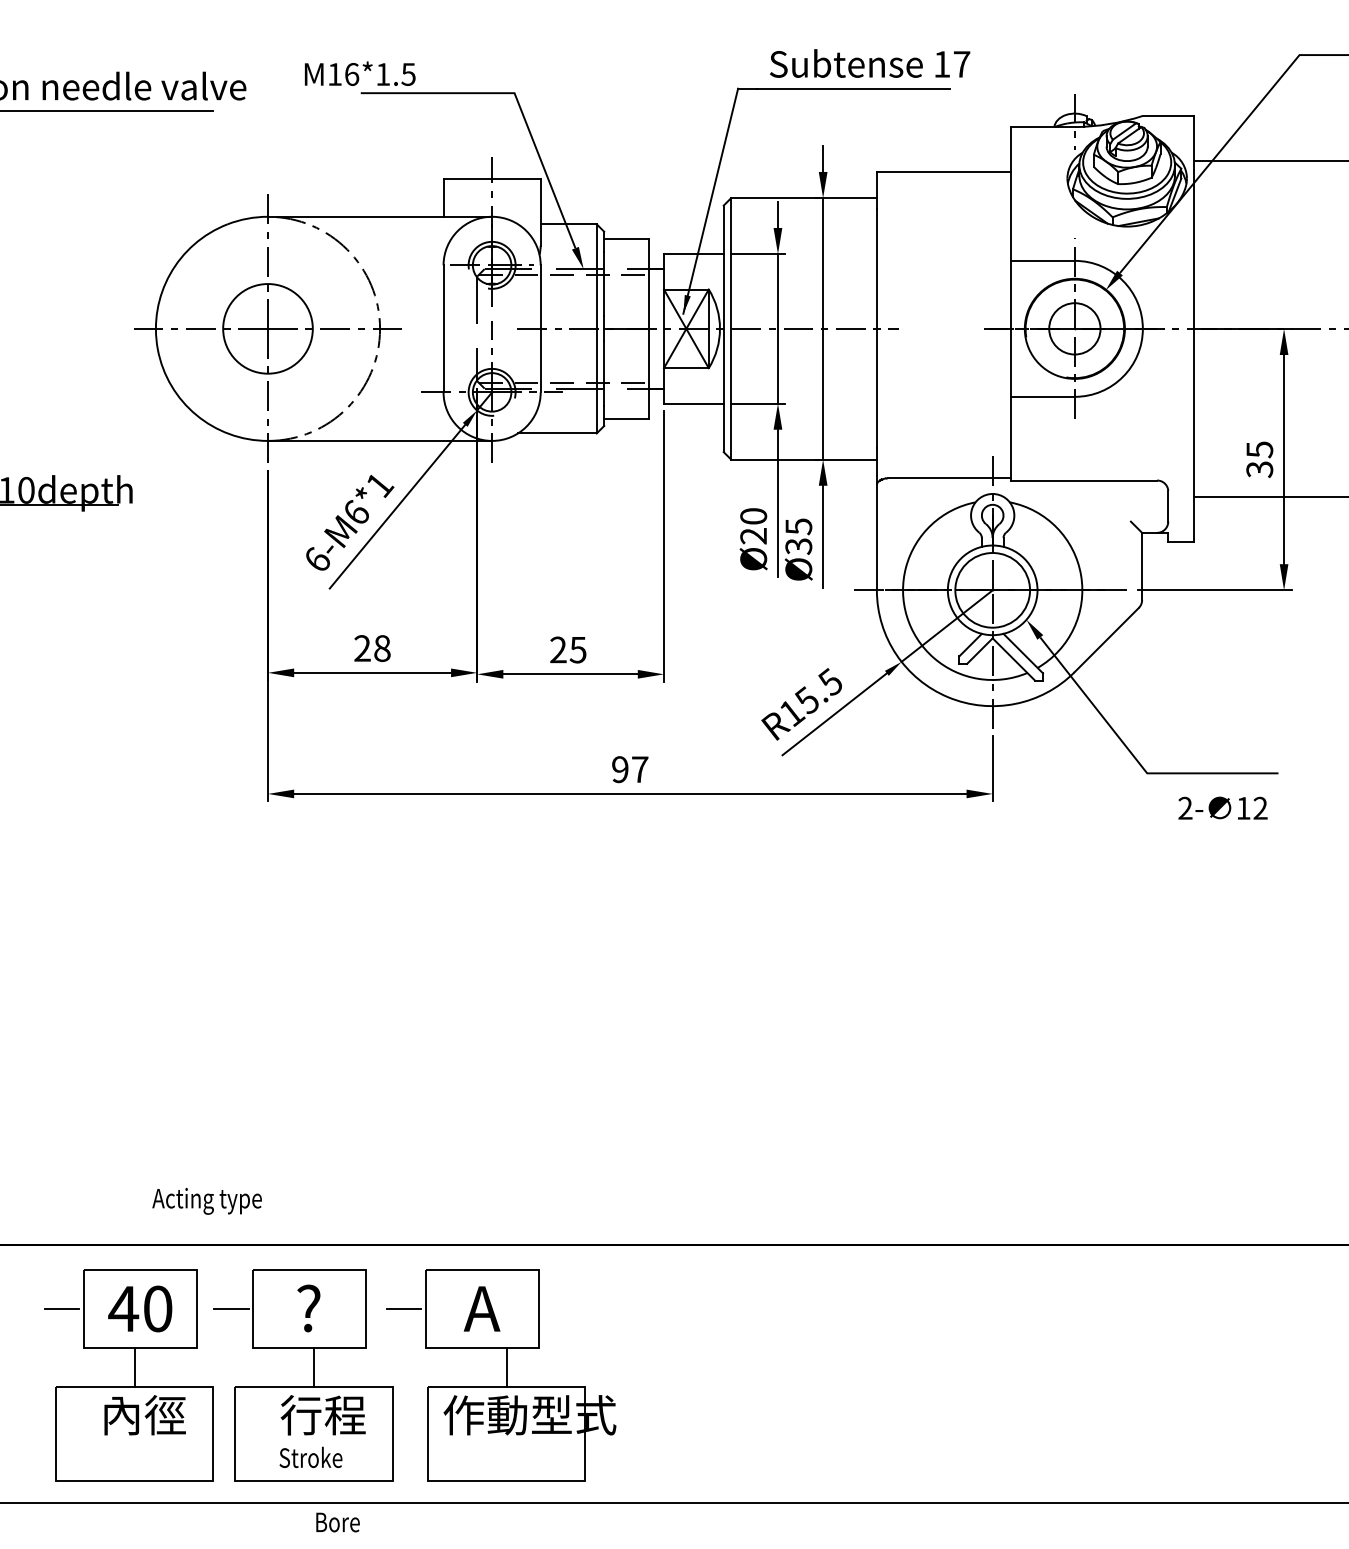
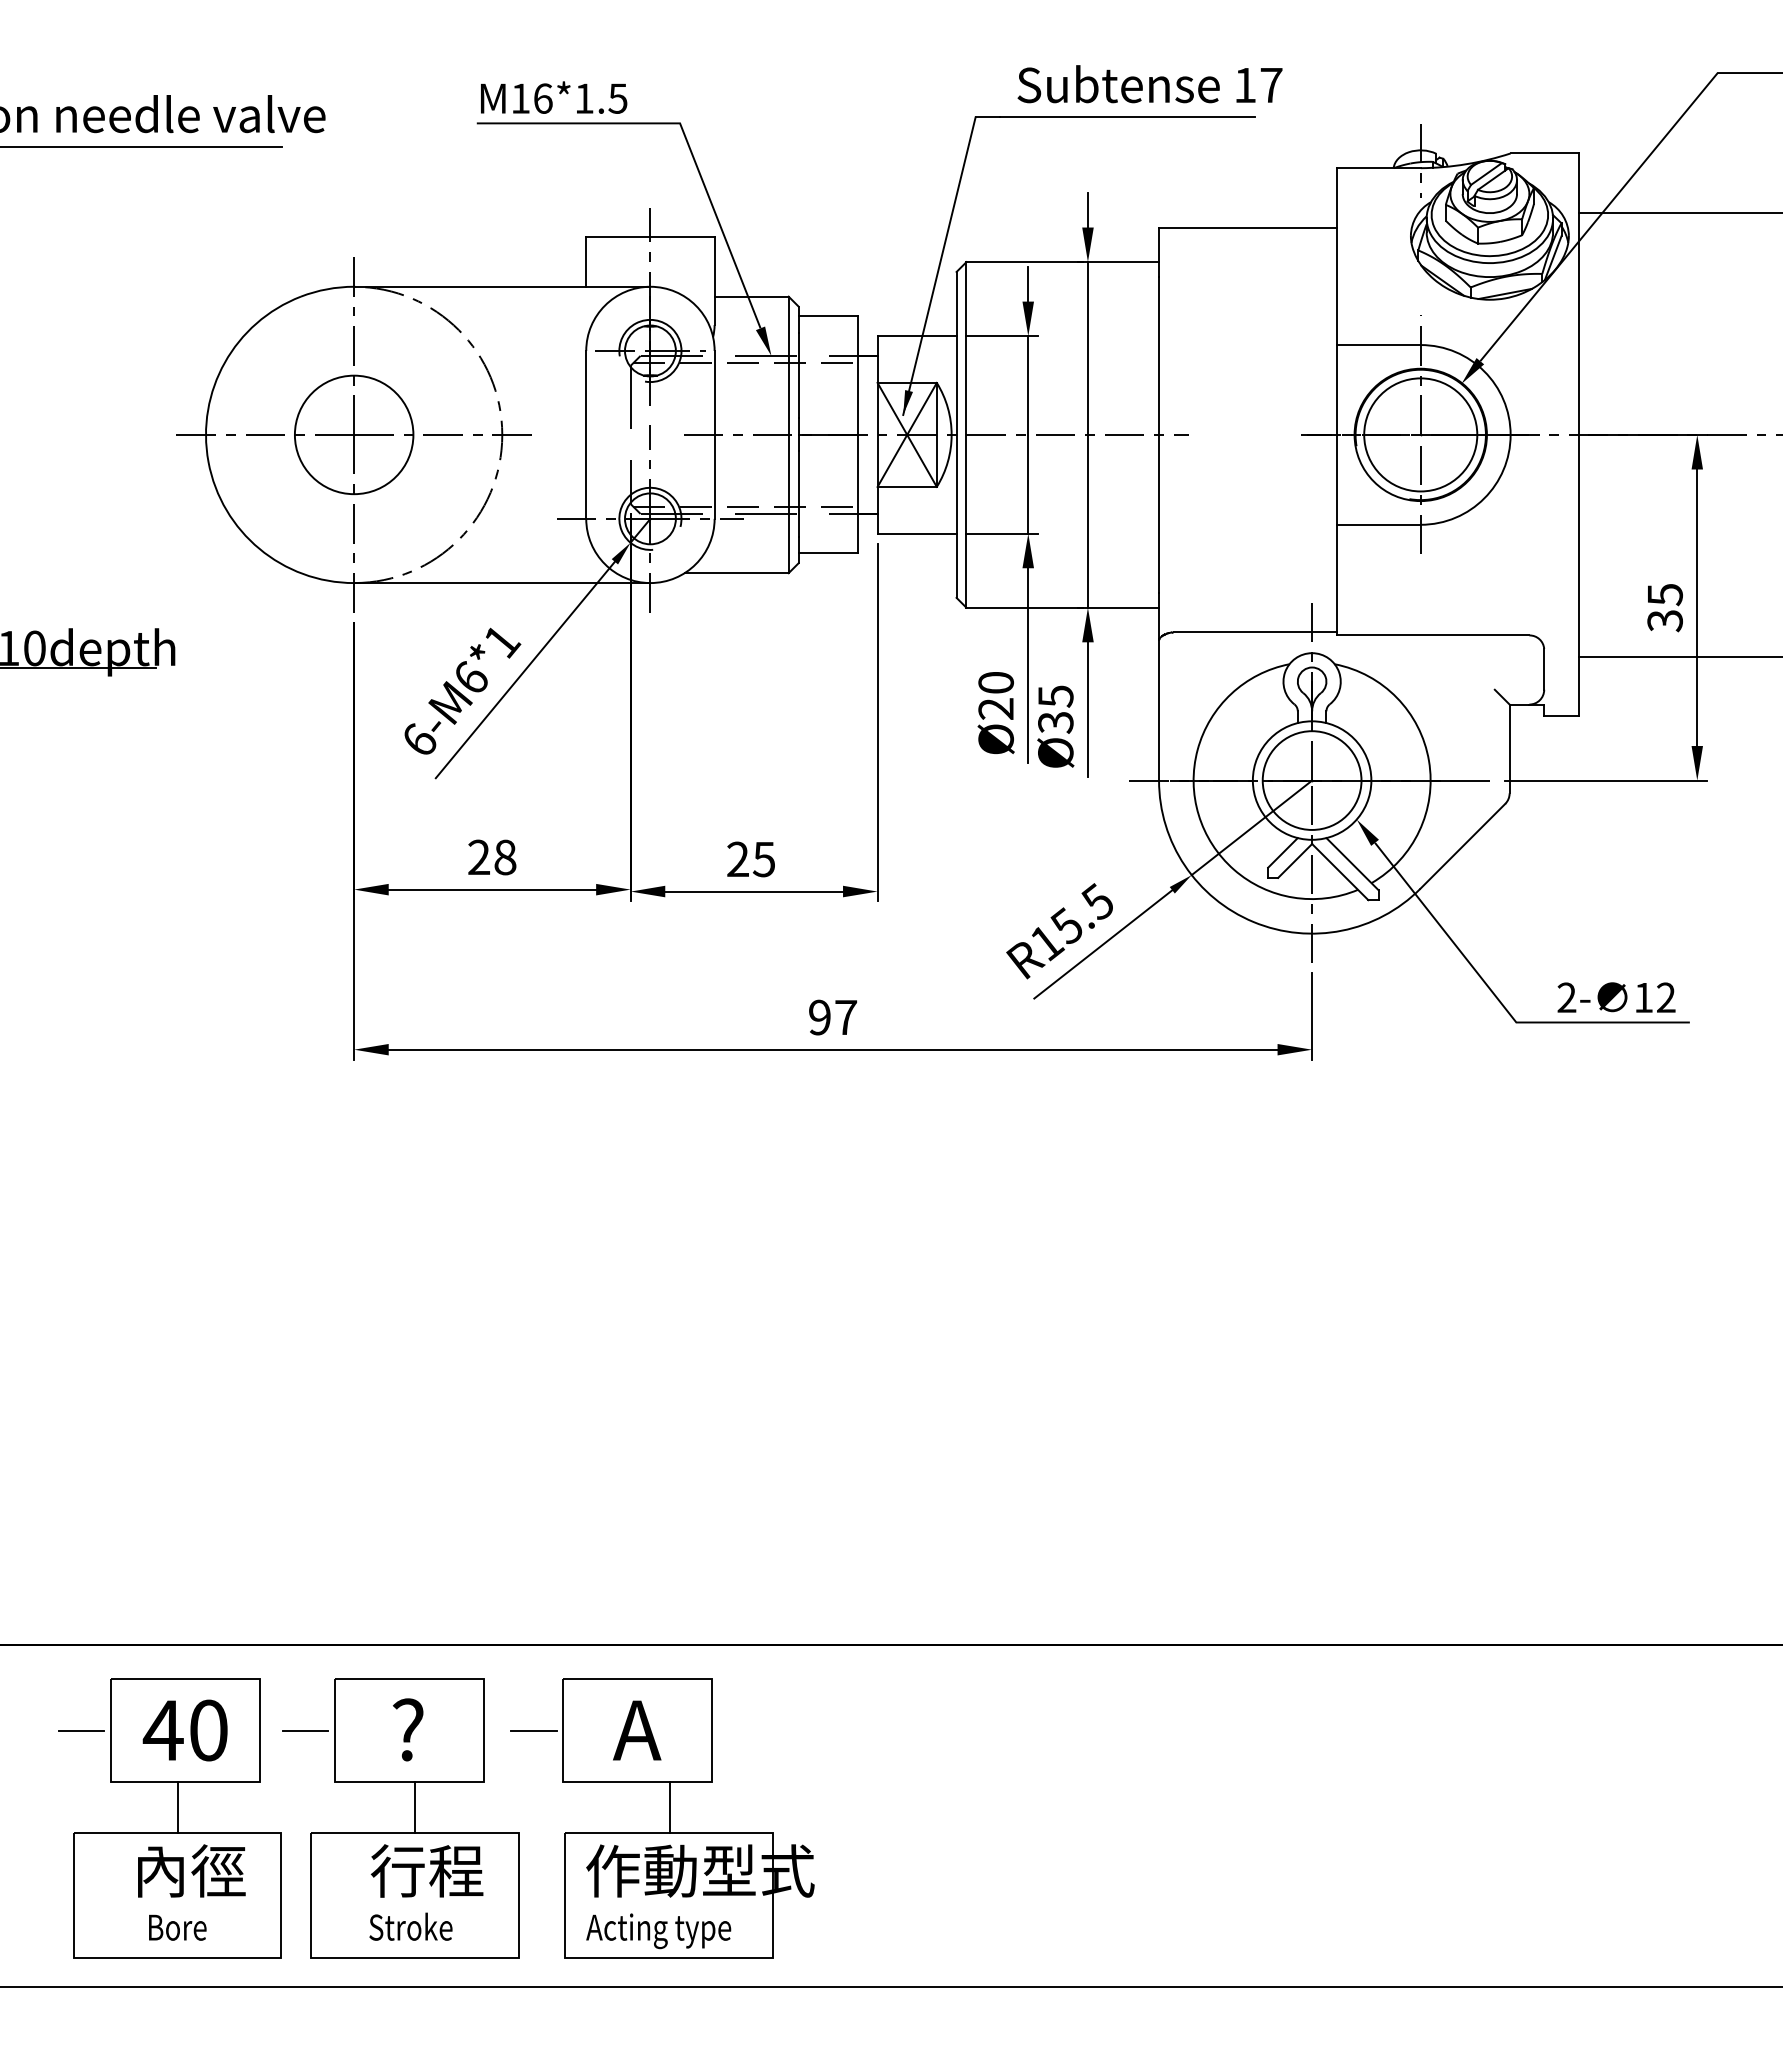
text: (360, 73) -> (554, 97), moved
circle: (1074, 328) -> (1420, 434), size x1.67
text: (1222, 808) -> (1616, 997), moved
text: (206, 1201) -> (658, 1931), moved
text: (337, 1522) -> (177, 1927), moved

